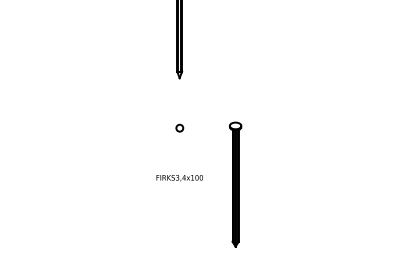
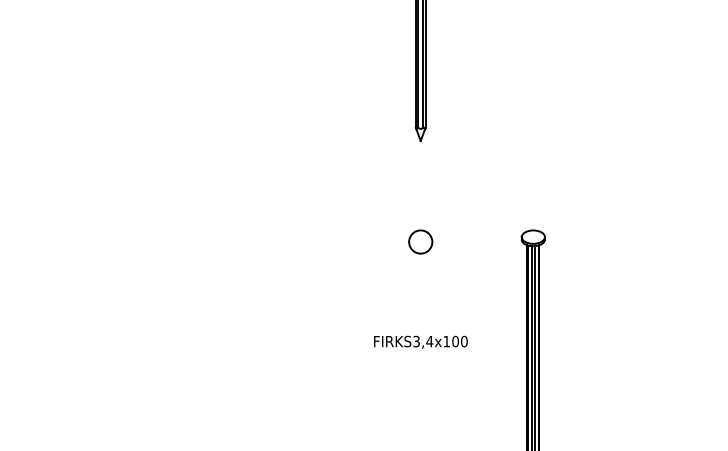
part: (179, 127) -> (420, 240), size x1.67

